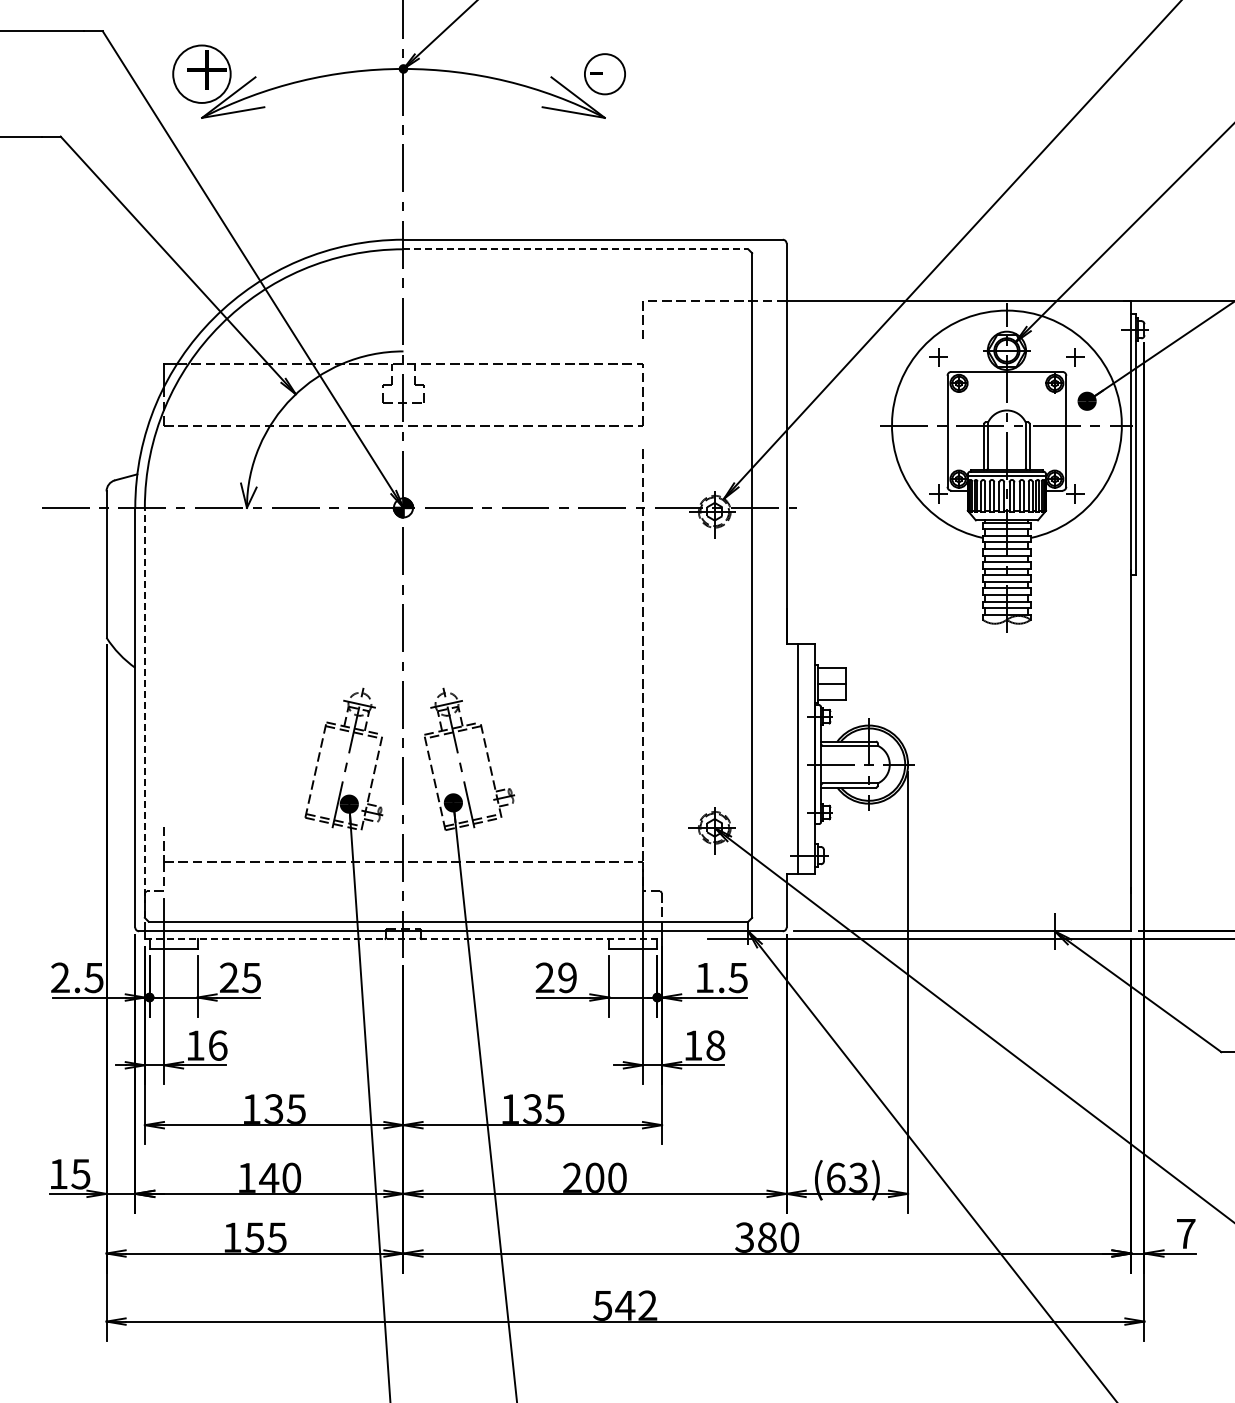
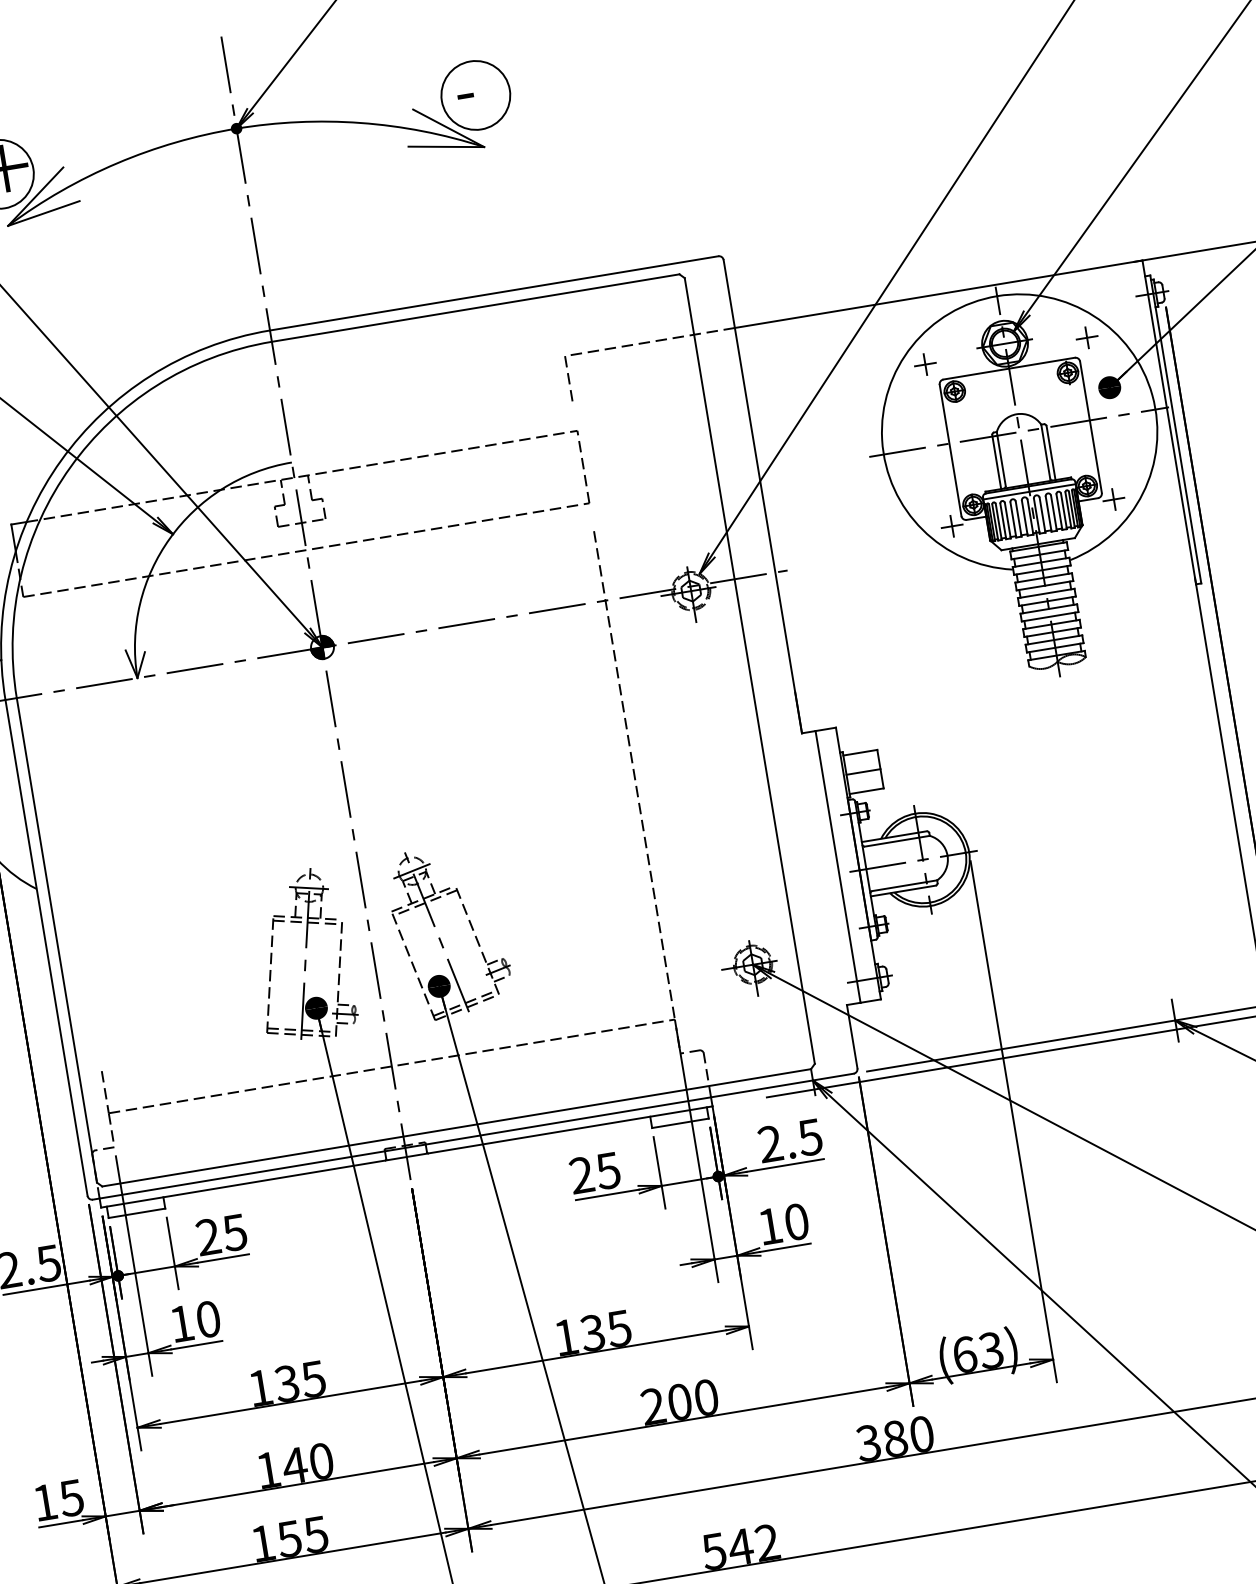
circle: (604, 73) -> (475, 94), size x1.43
line: (576, 249) -> (476, 308), dashed -> solid
line: (144, 712) -> (56, 939), dashed -> solid
line: (403, 938) -> (406, 1156), dashed -> solid
text: (566, 977) -> (607, 1170), 29 -> 25
text: (704, 977) -> (770, 1143), 1.5 -> 2.5
text: (217, 1045) -> (207, 1319), 16 -> 10
text: (715, 1045) -> (796, 1221), 18 -> 10

